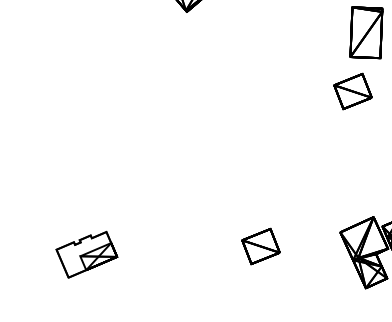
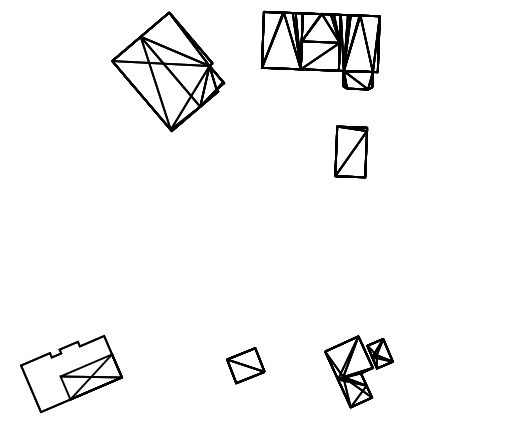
part: (352, 91) -> (337, 210), removed
part: (86, 254) -> (71, 373), size x1.67

